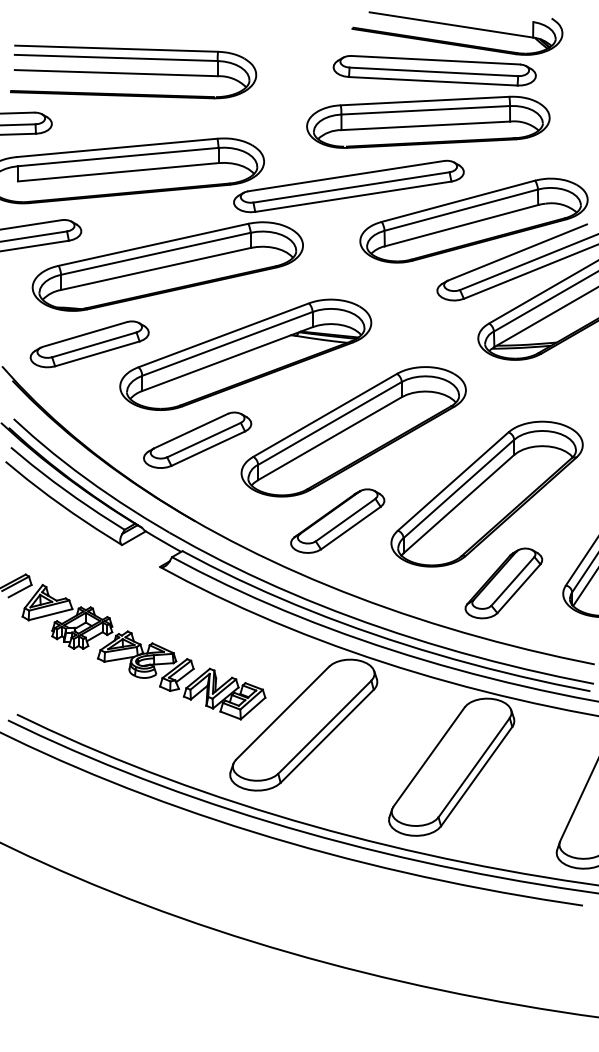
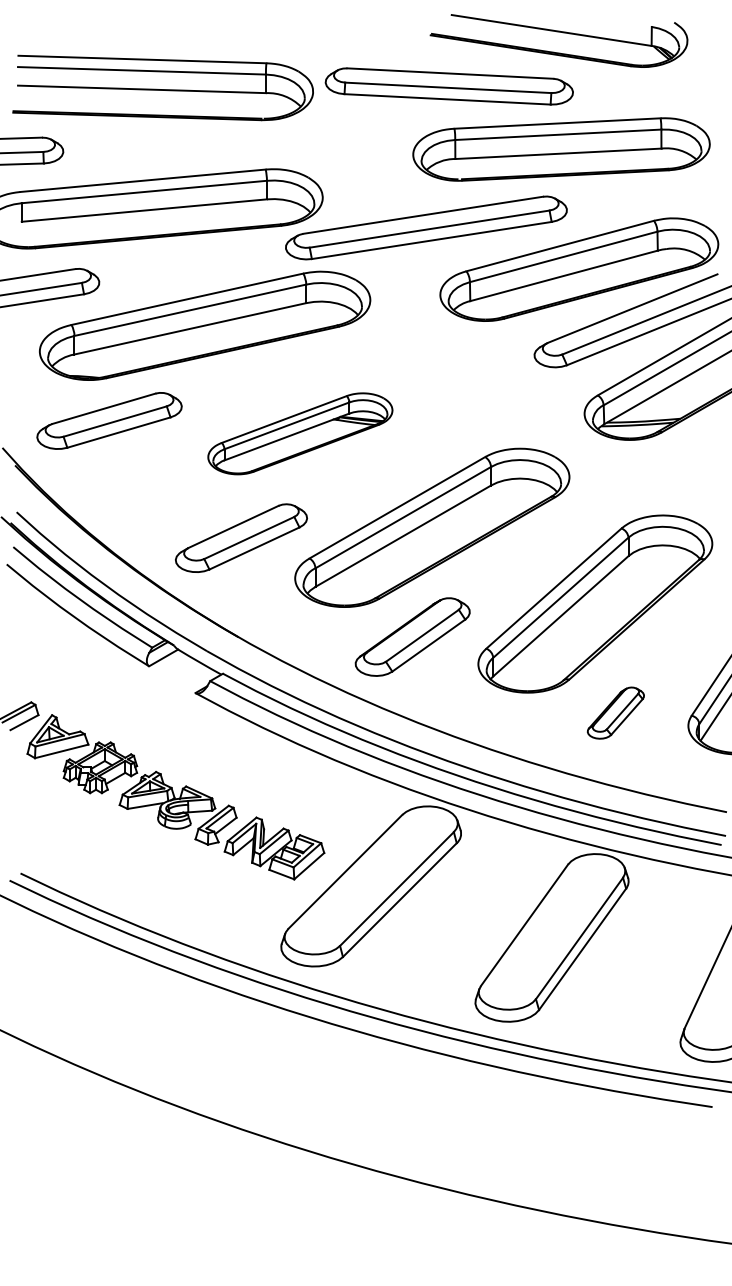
part: (434, 70) -> (448, 86), moved
part: (428, 122) -> (561, 149), moved
part: (245, 354) -> (300, 433), size x0.6
part: (503, 582) -> (615, 712), size x0.6

